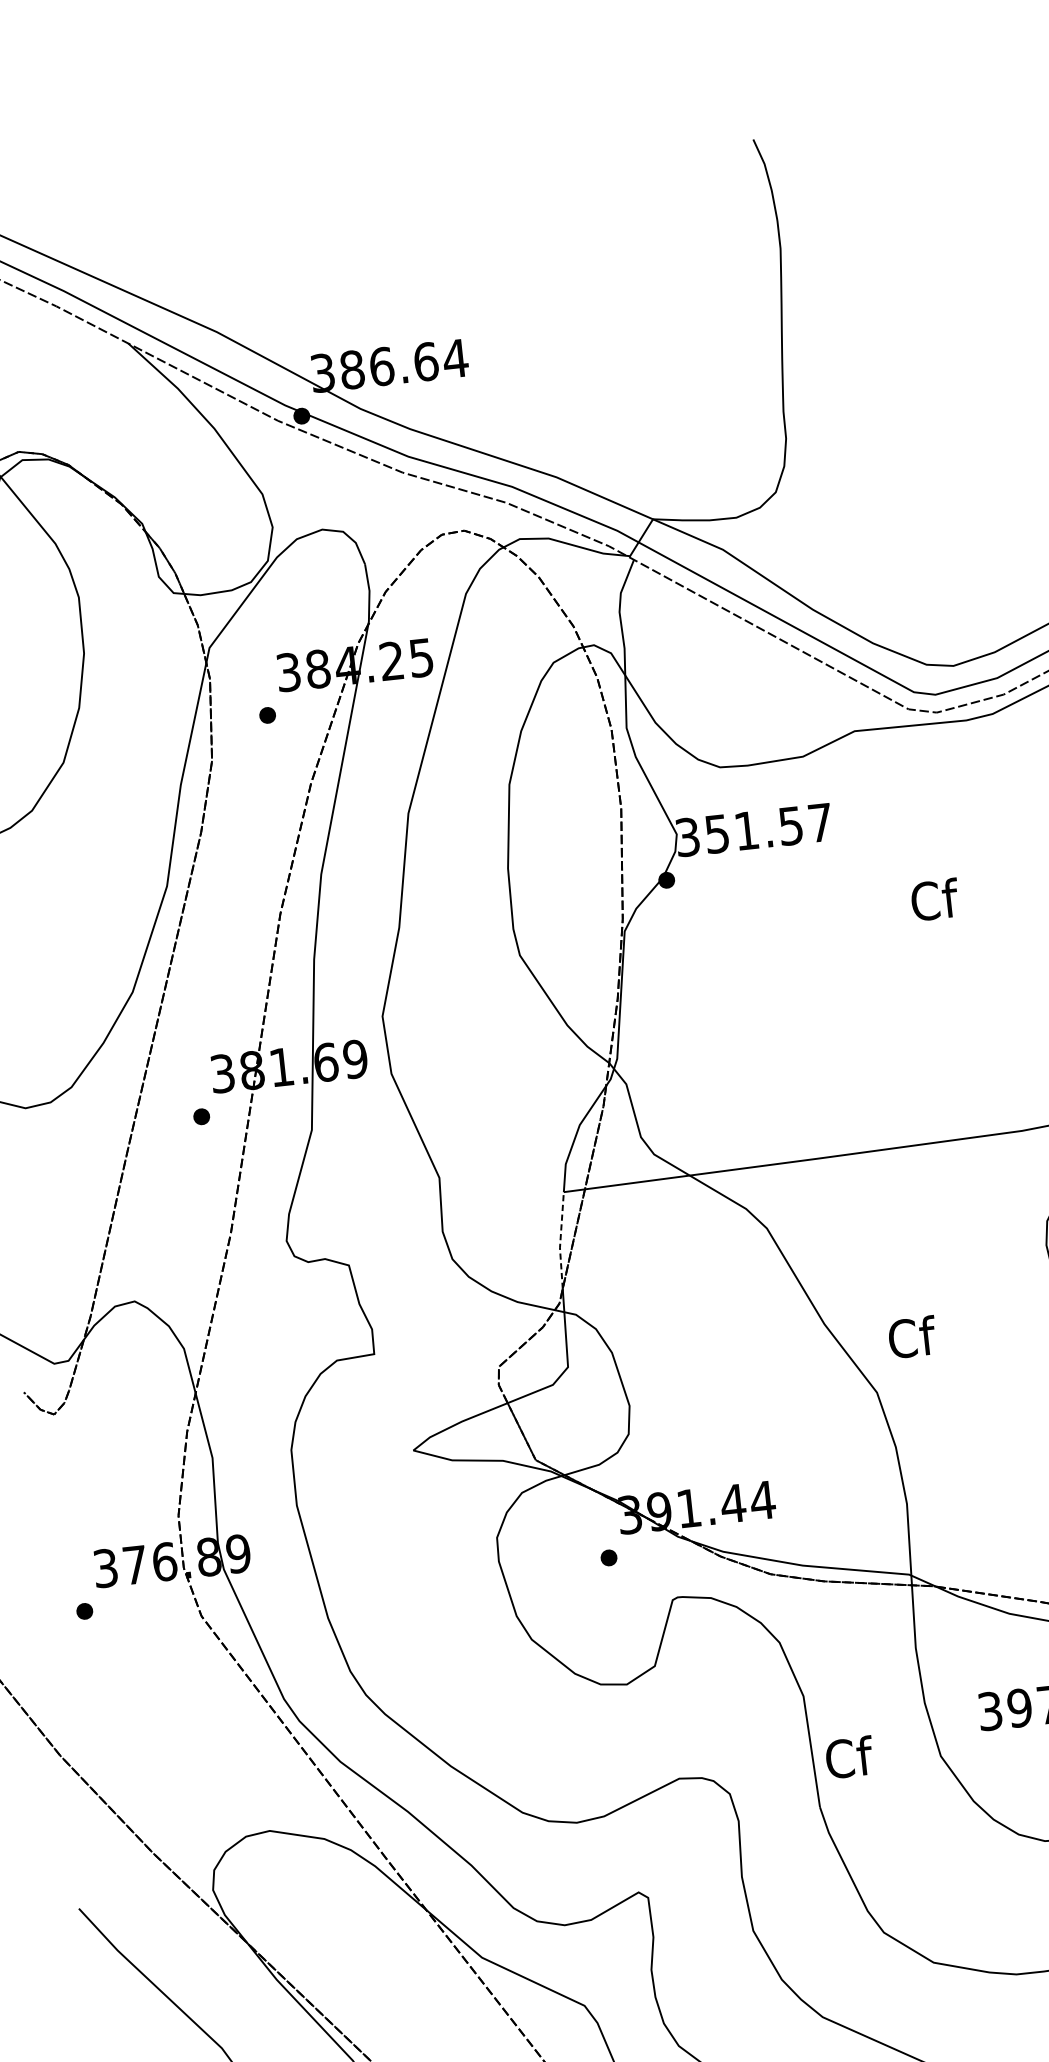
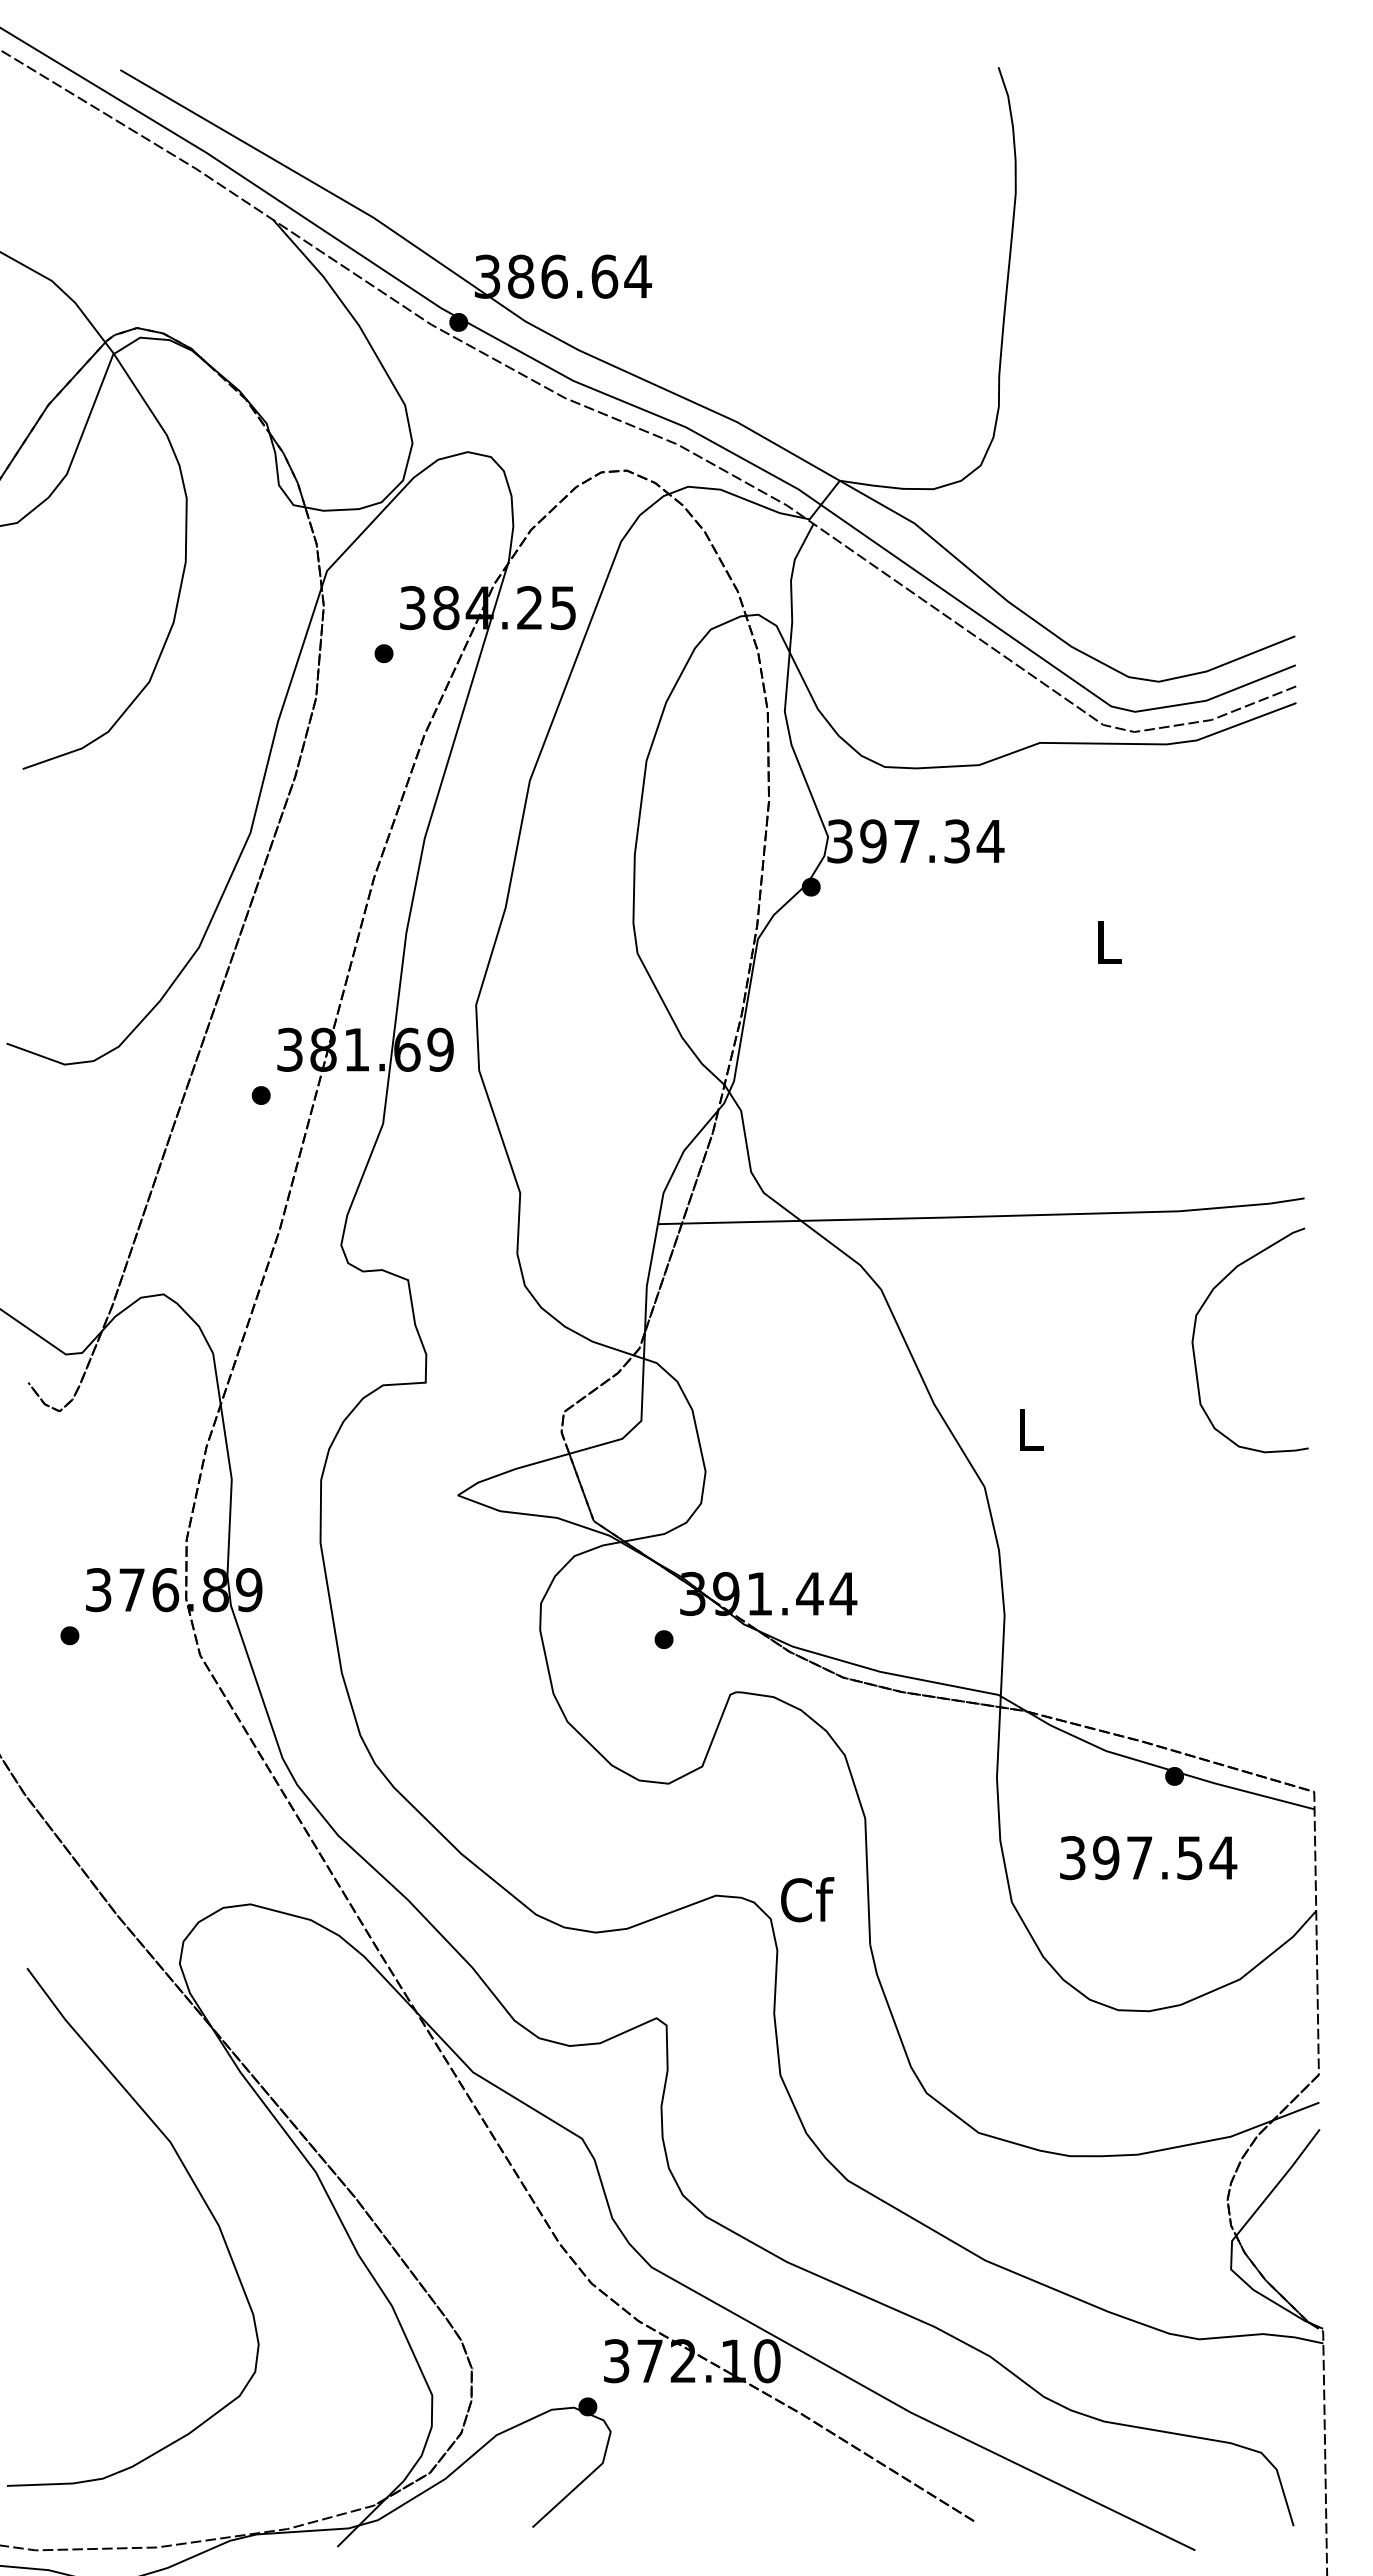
text: (769, 828) -> (932, 841), 351.57 -> 397.34
text: (934, 899) -> (1109, 941), Cf -> L
line: (560, 1240) -> (648, 1278), dashed -> solid
text: (911, 1336) -> (1030, 1428), Cf -> L
text: (849, 1757) -> (807, 1899), moved

